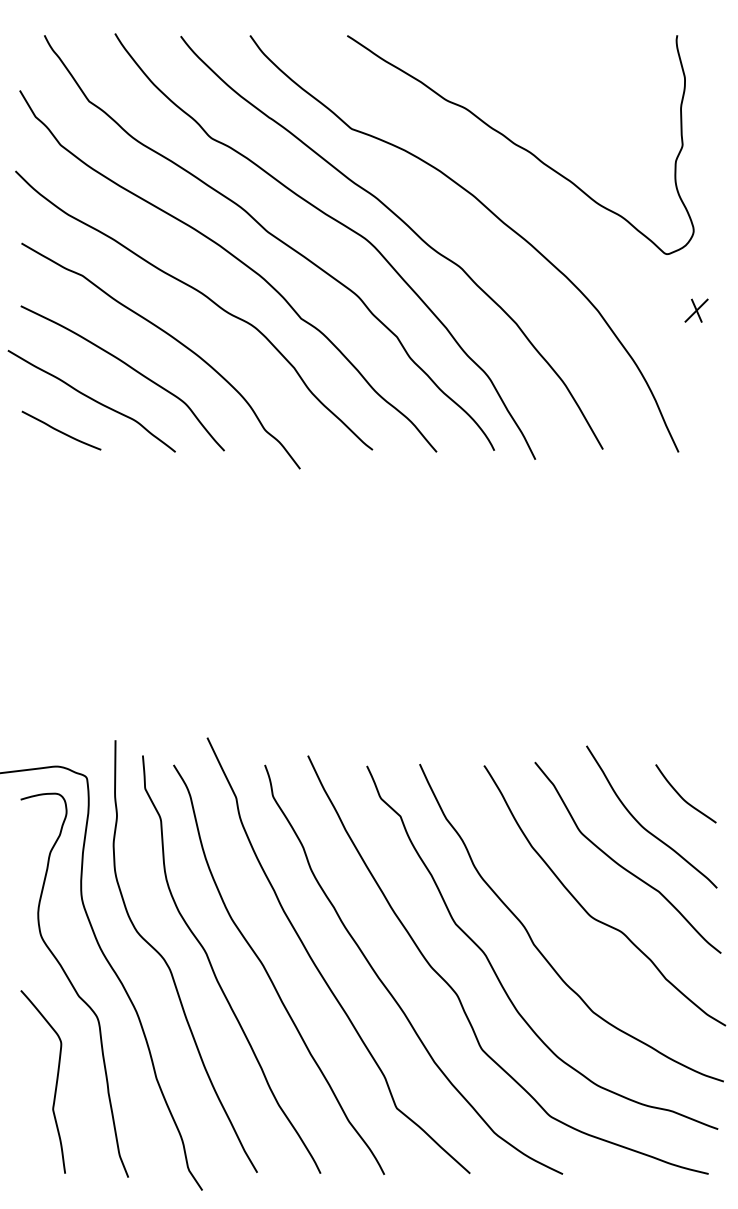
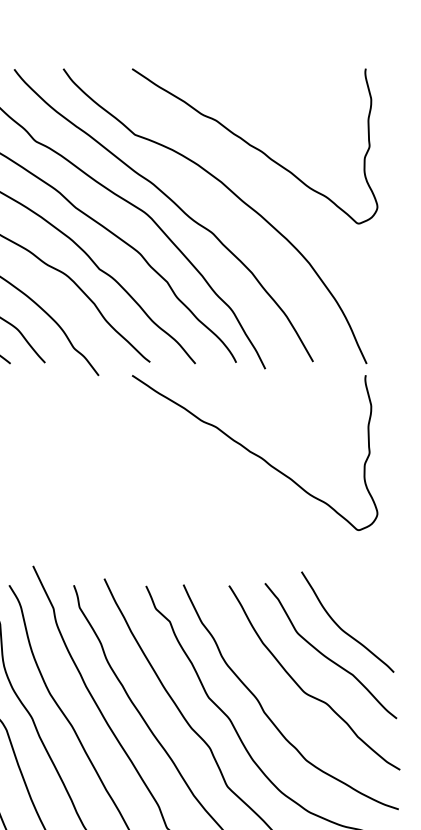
part: (696, 310) -> (379, 263), removed
curve: (519, 578) -> (254, 453), added
curve: (681, 796) -> (368, 607), removed

